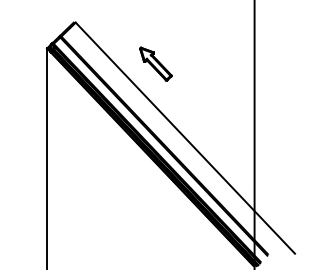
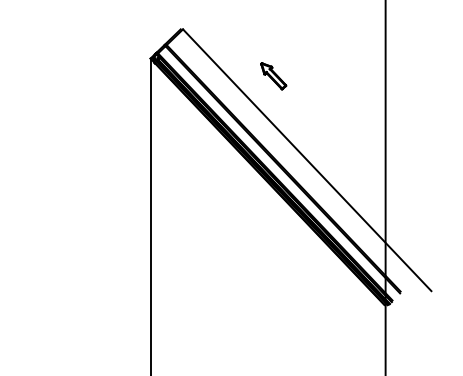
part: (155, 63) -> (273, 75), size x0.7

